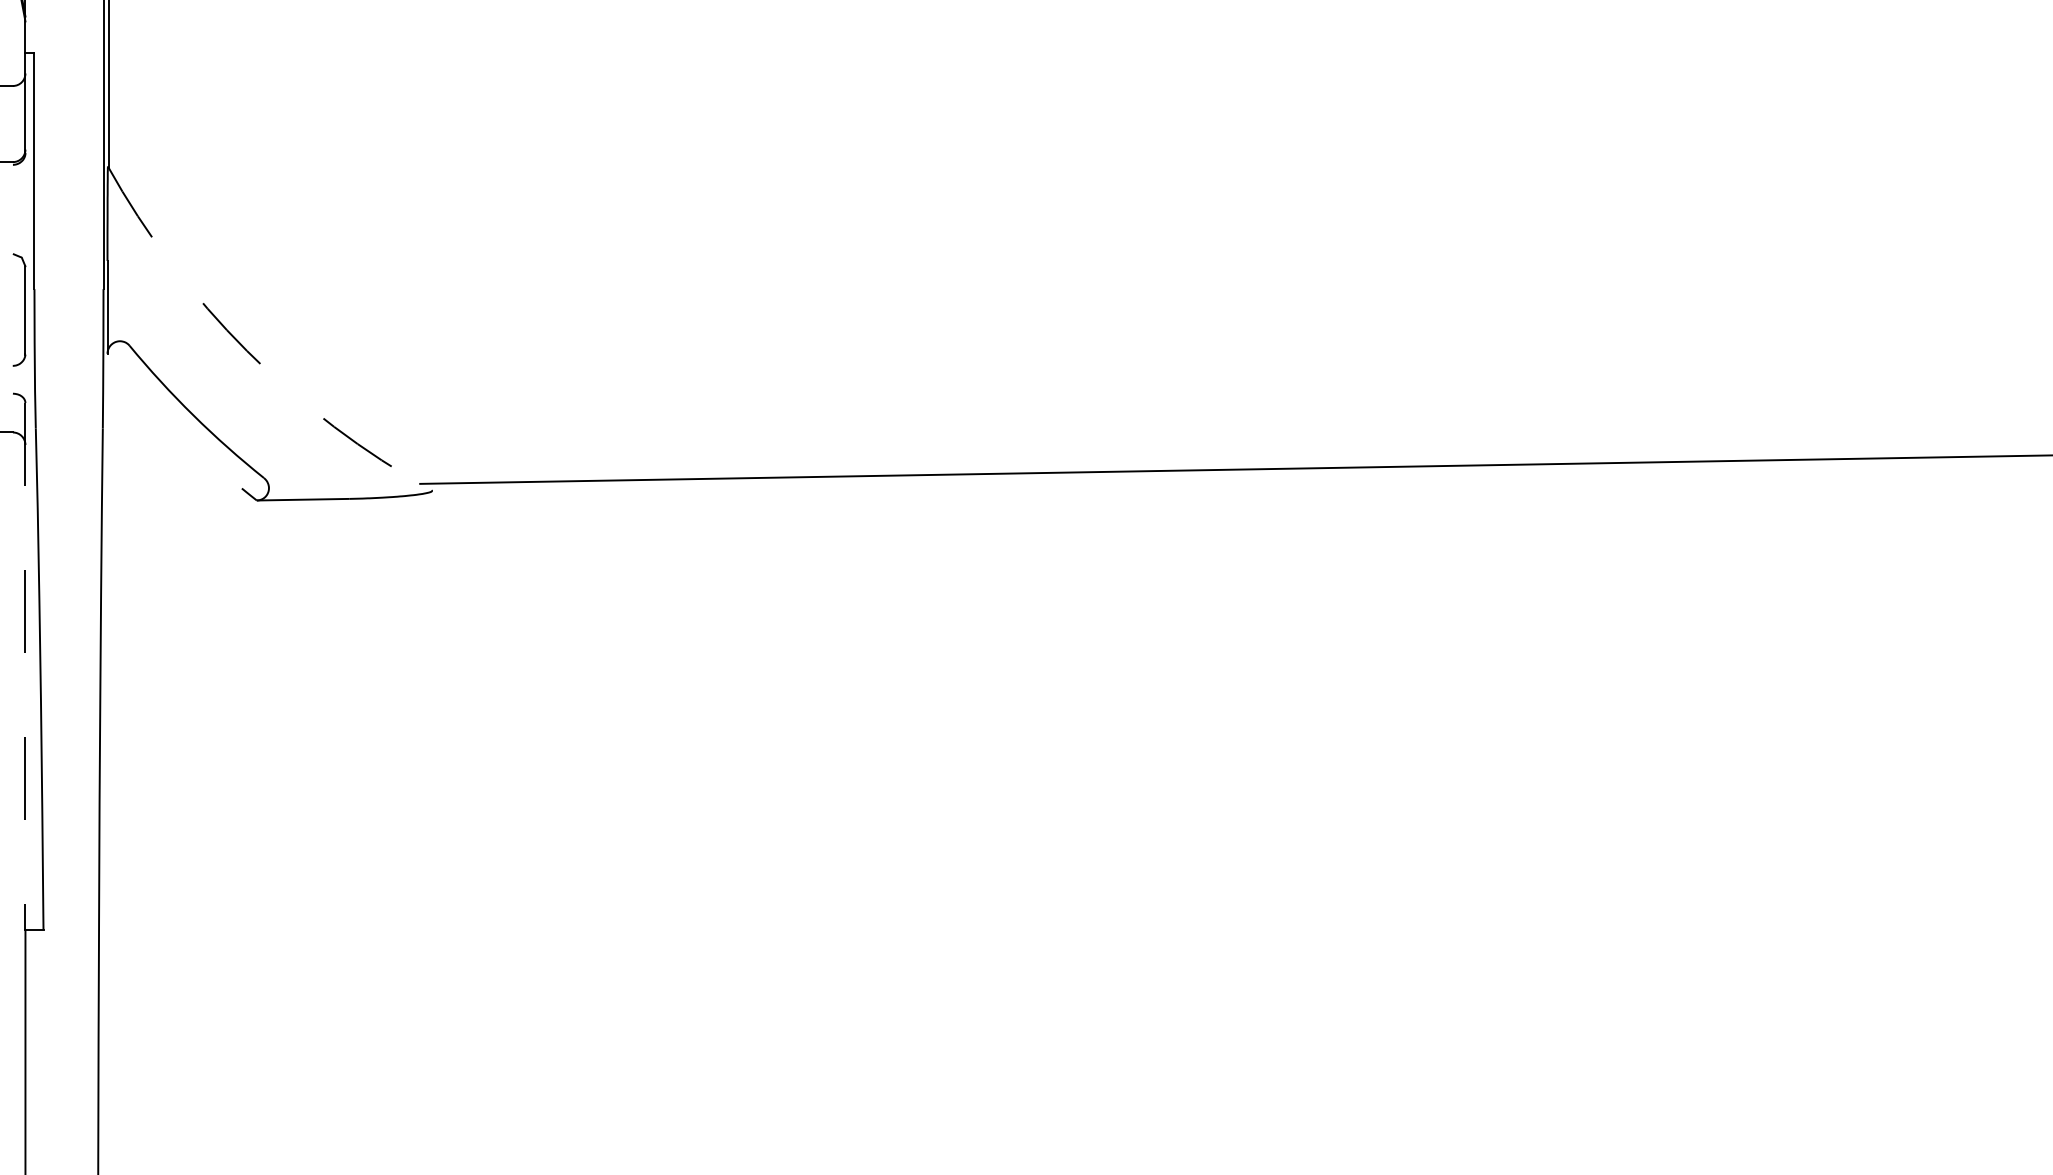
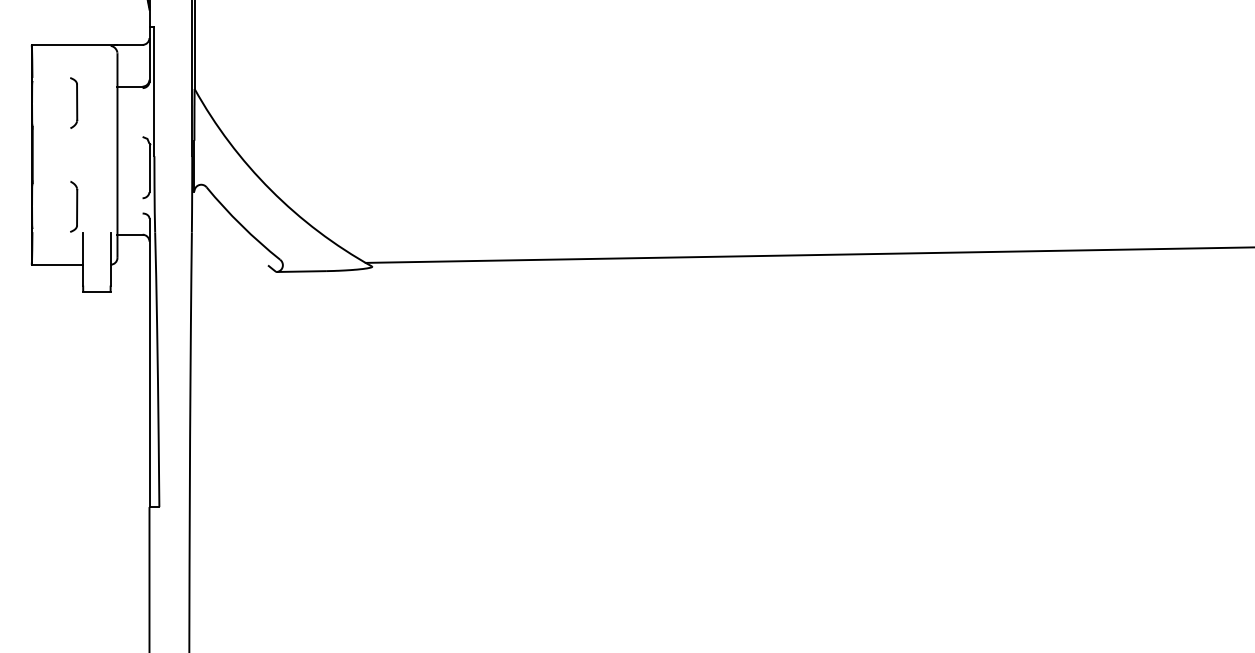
arc: (246, 351) -> (270, 190), dashed -> solid
line: (25, 667) -> (149, 363), dashed -> solid

